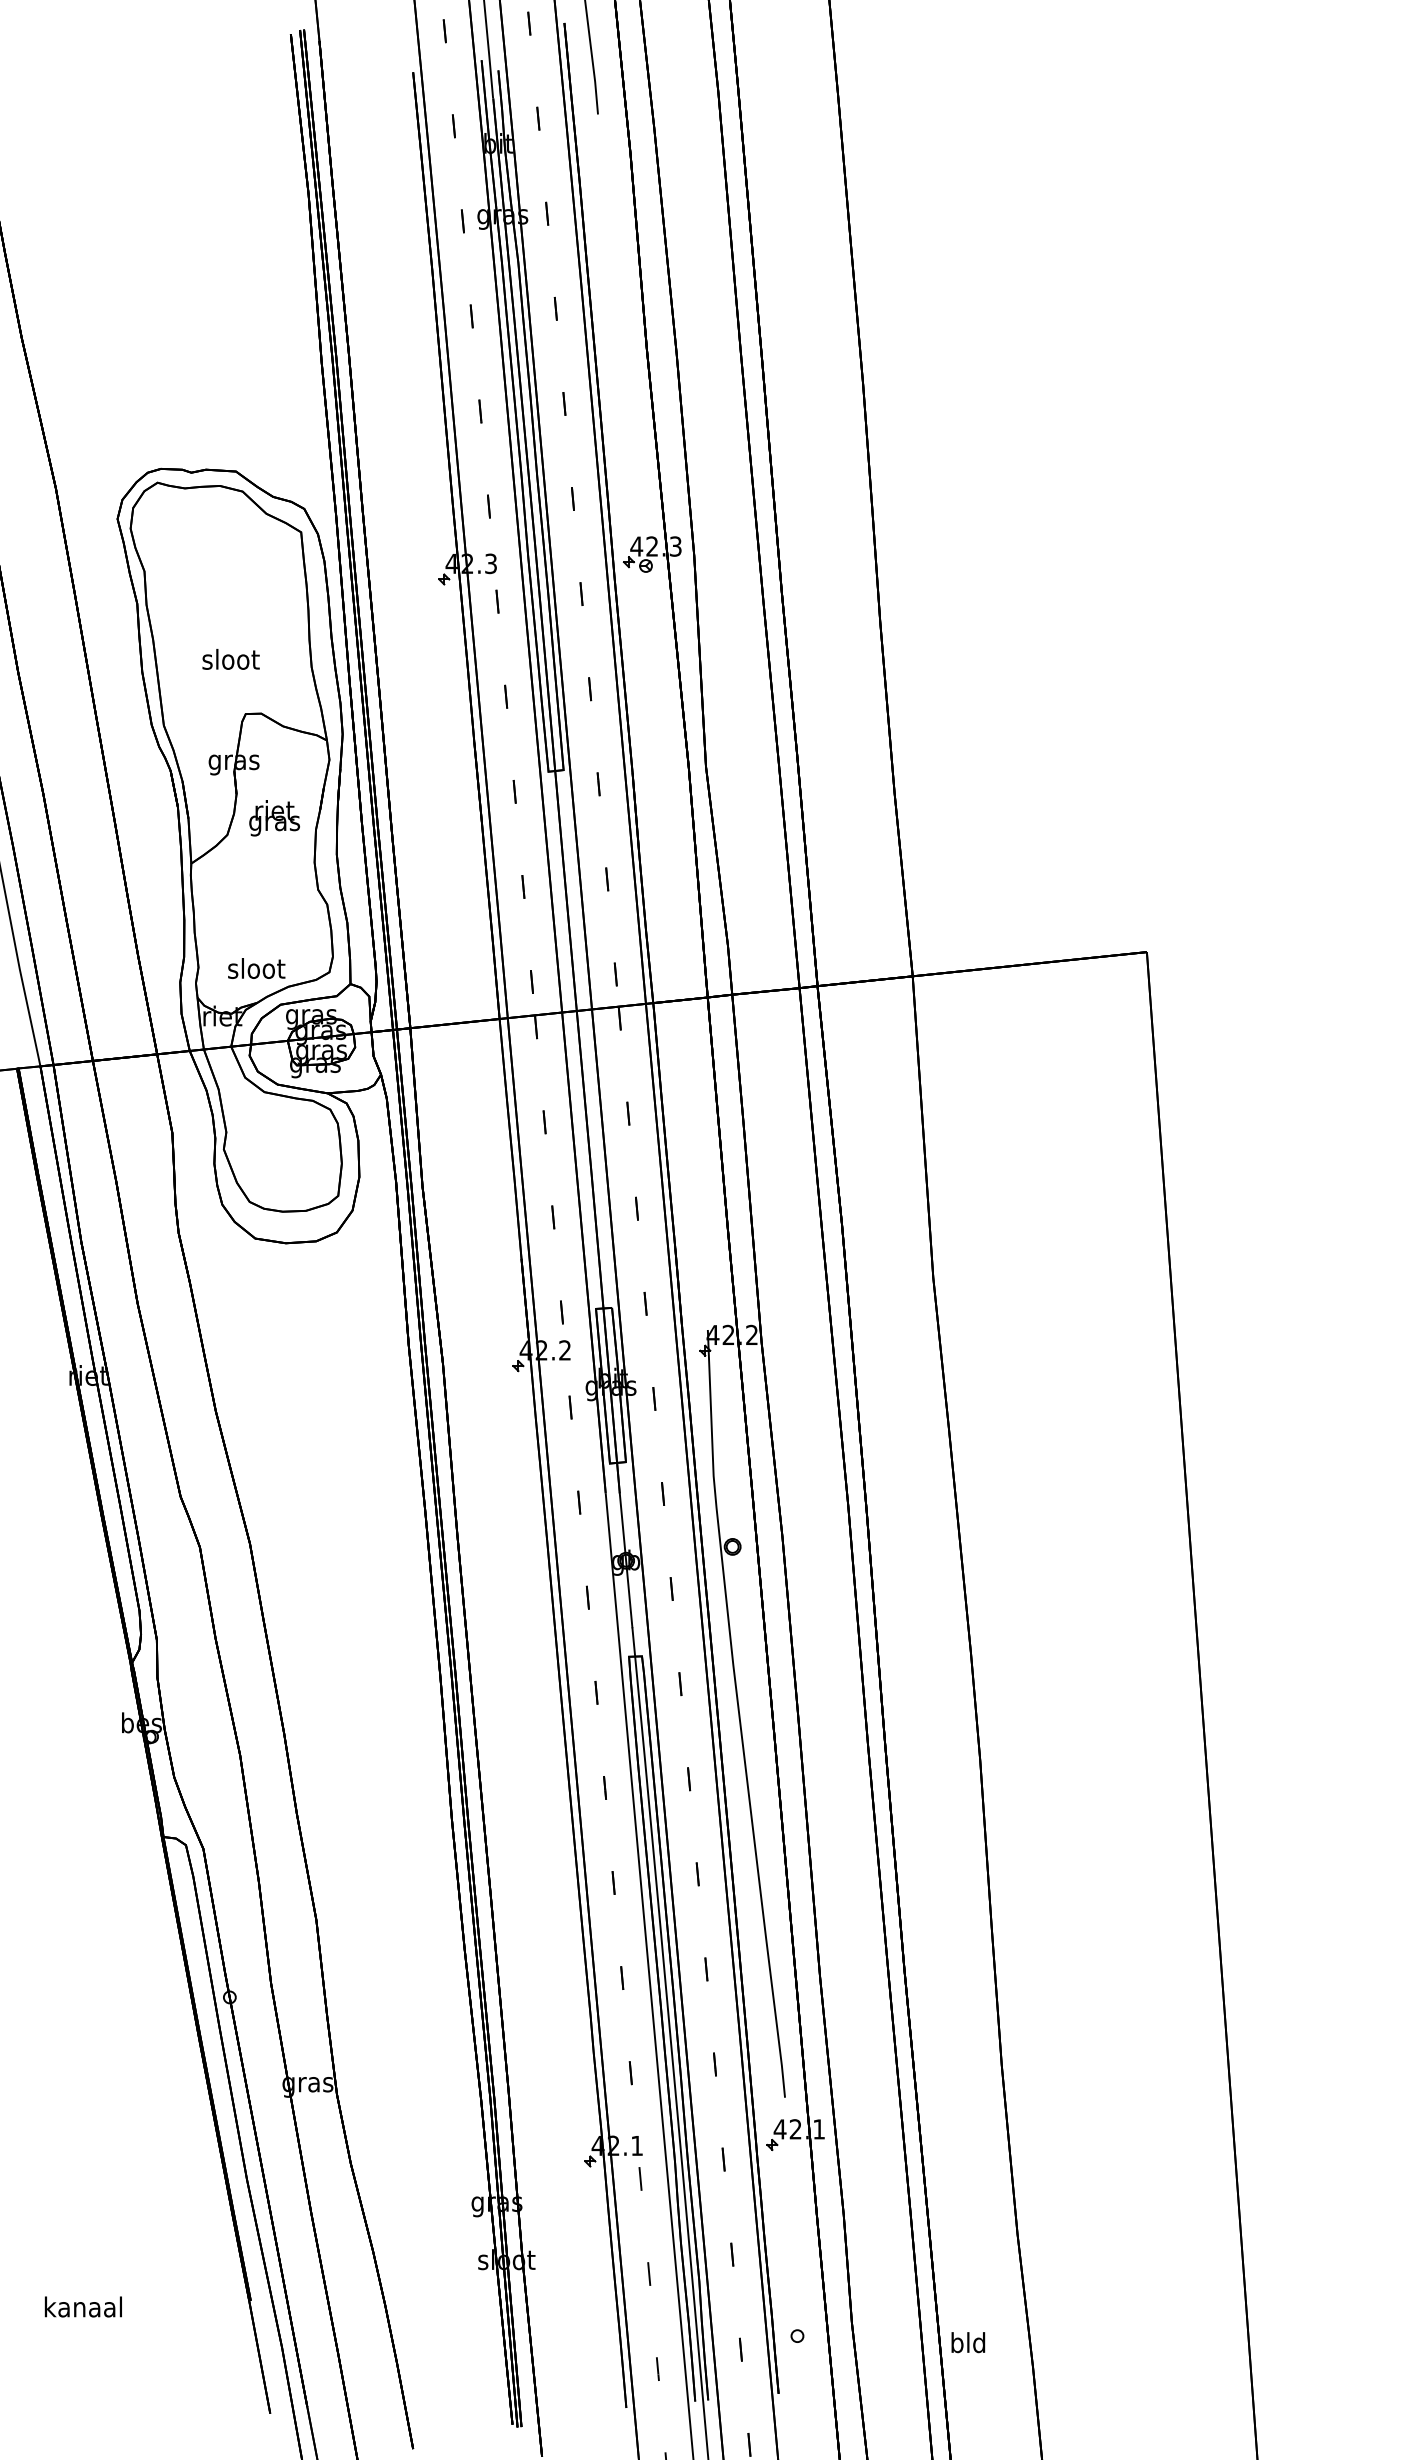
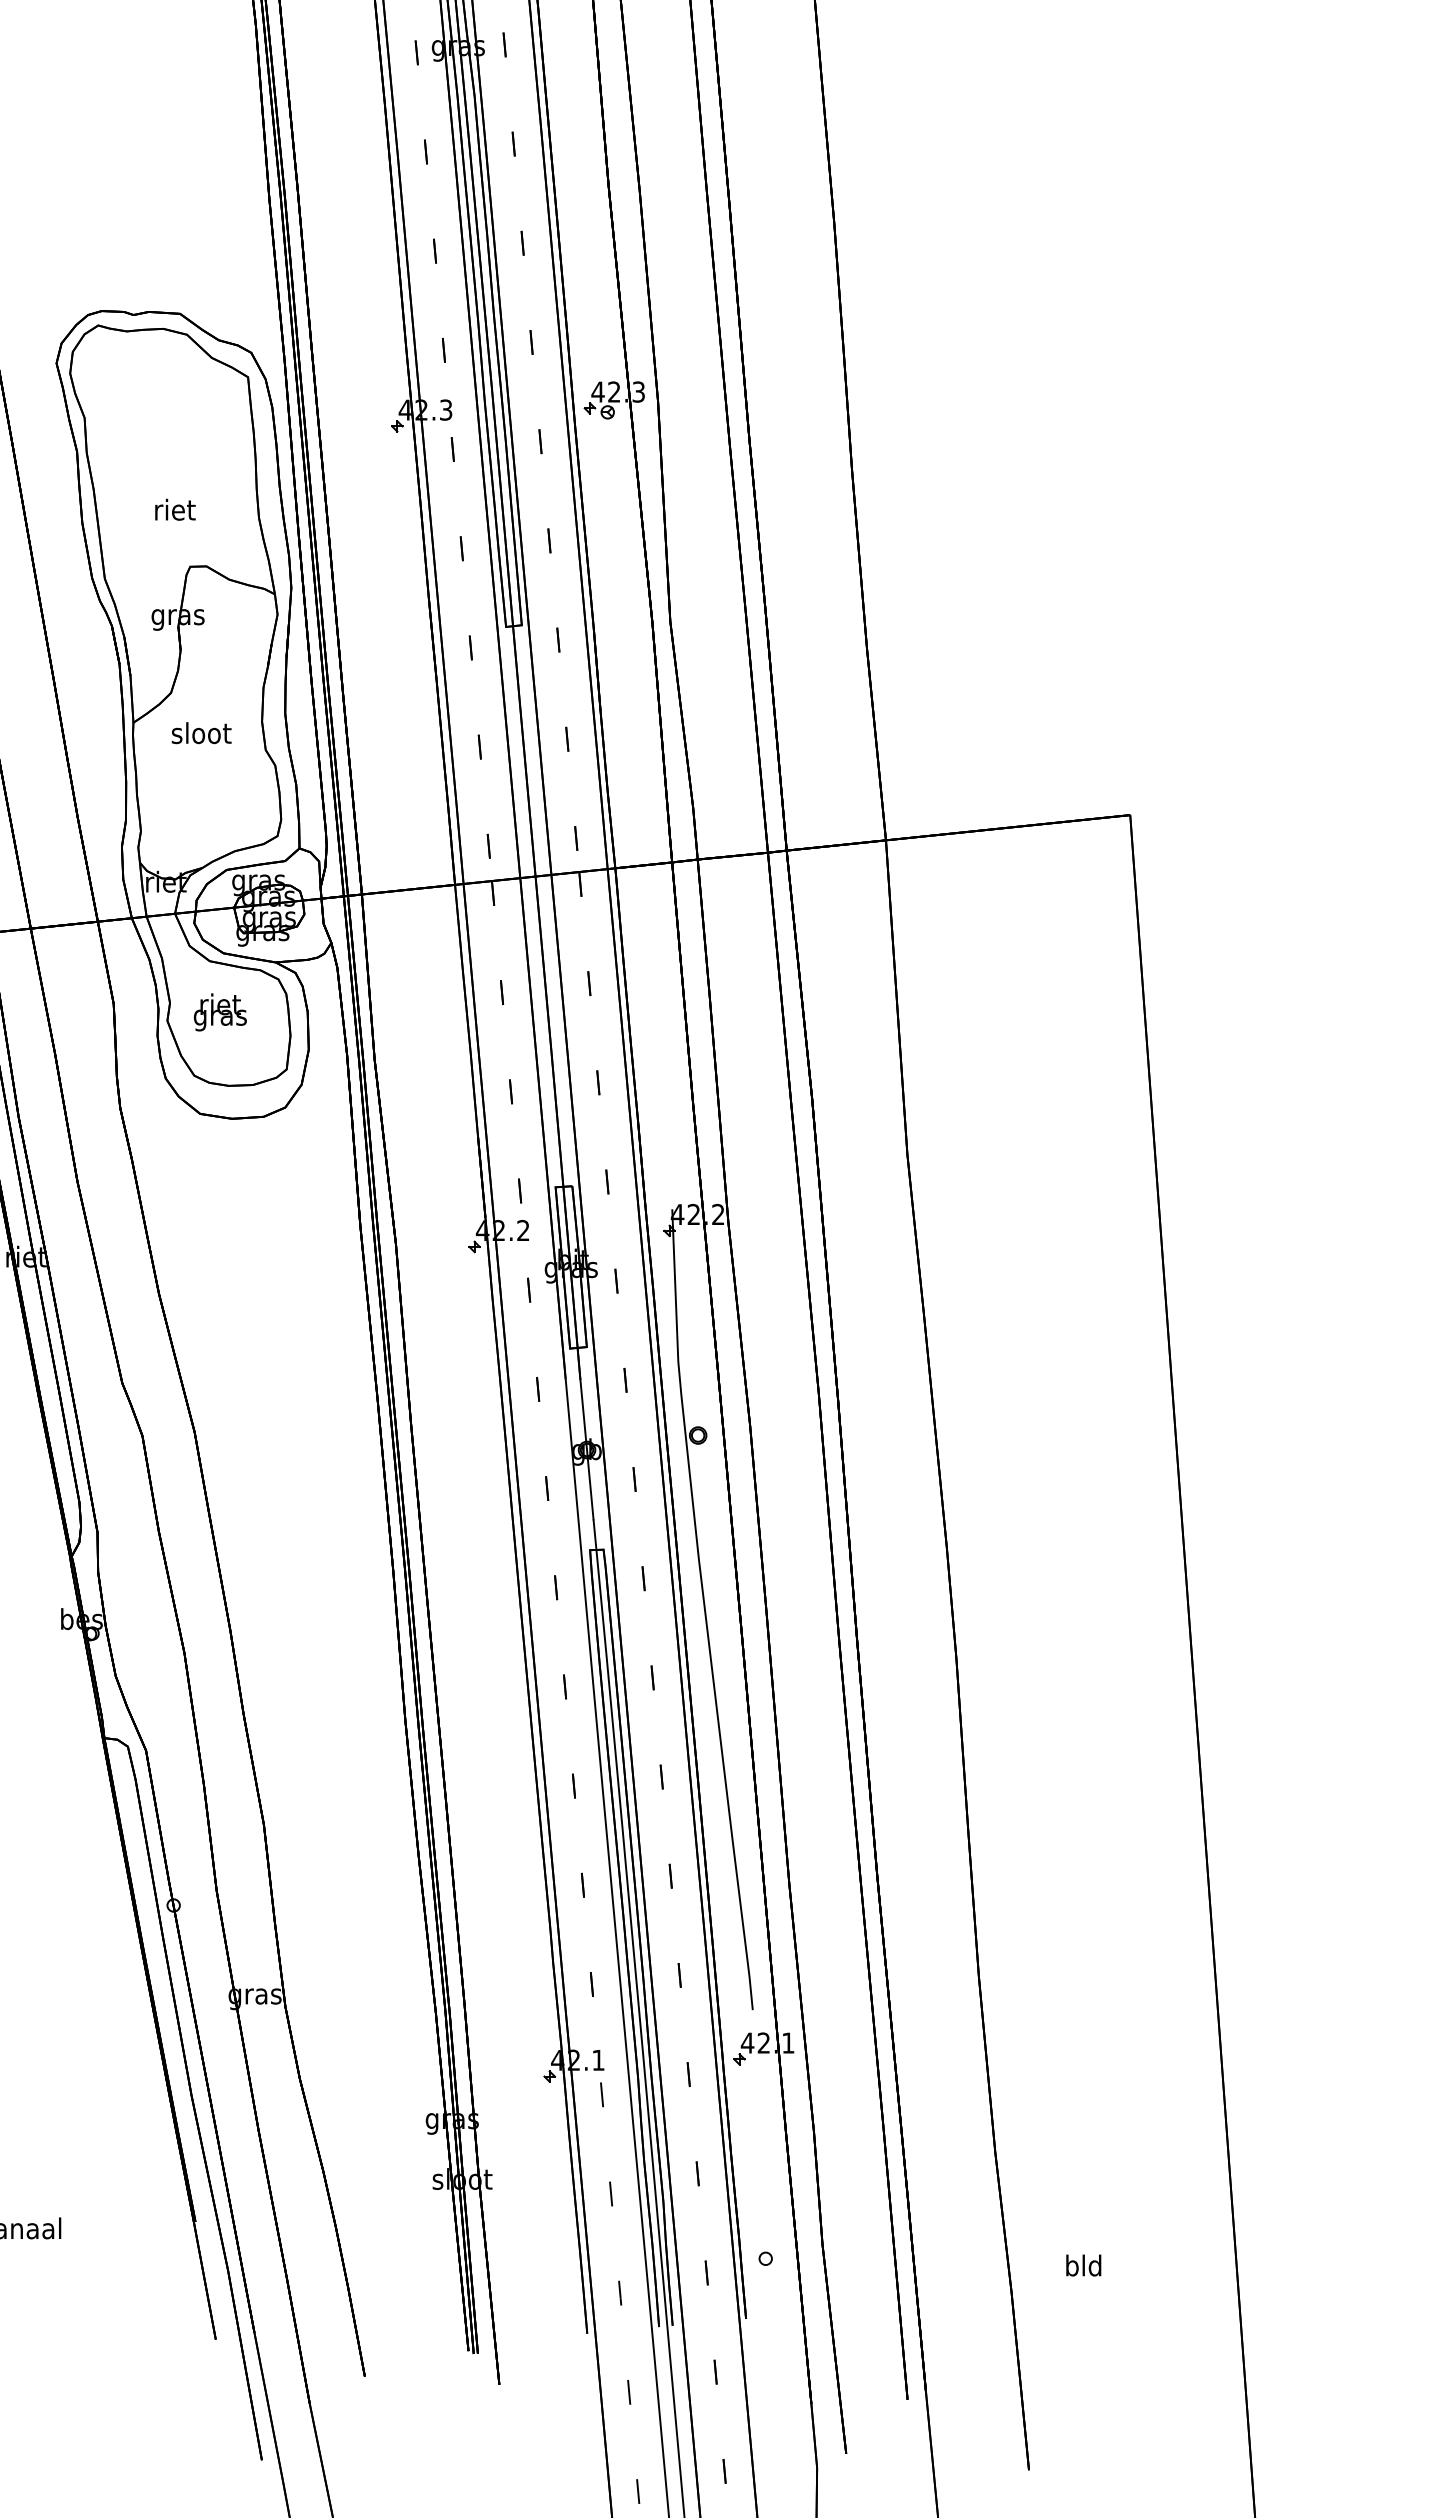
text: (230, 658) -> (174, 508), sloot -> riet
text: (274, 818) -> (220, 1012), moved
text: (256, 968) -> (201, 733), moved
text: (968, 2342) -> (1083, 2265), moved

